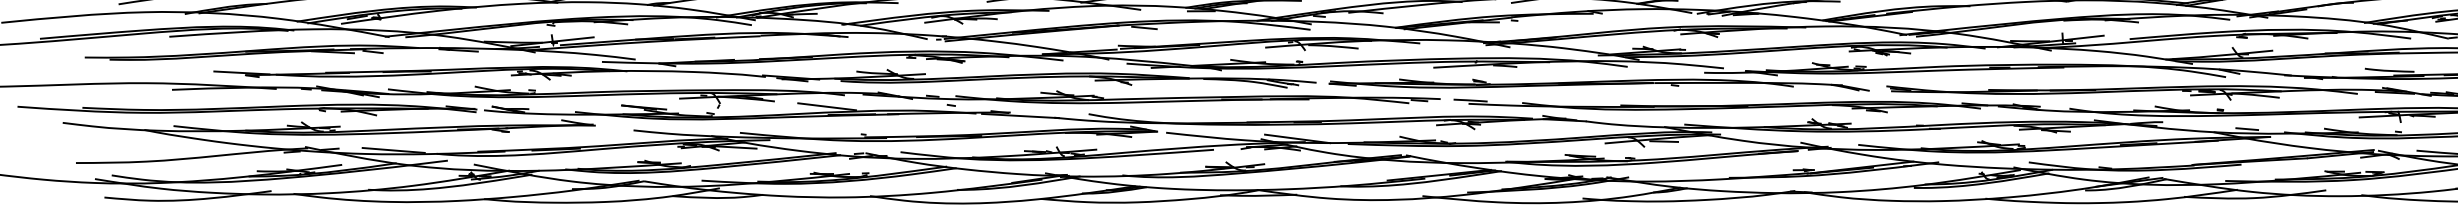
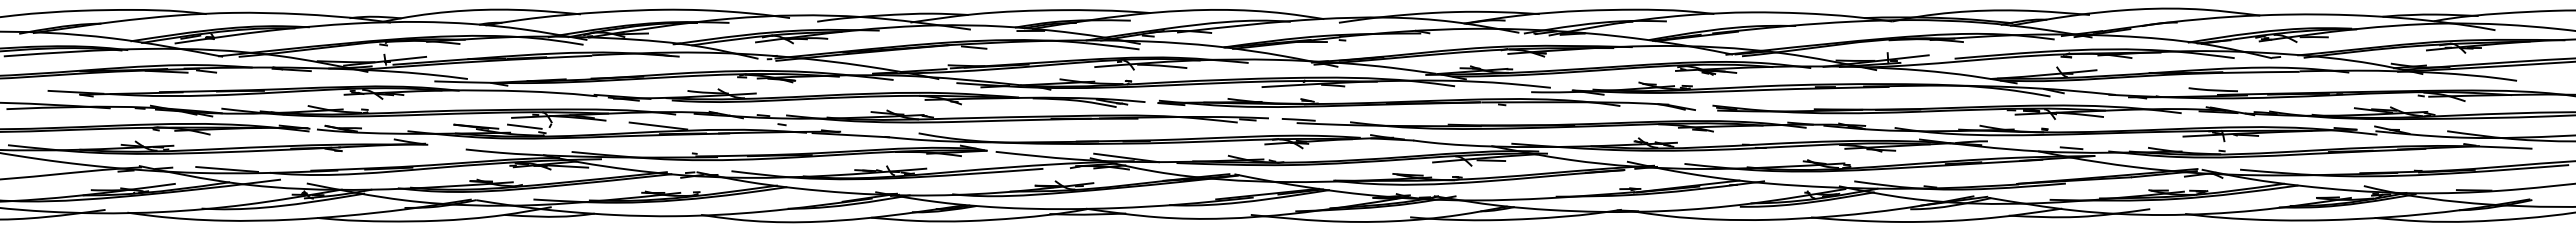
line: (692, 107) -> (524, 126), added

